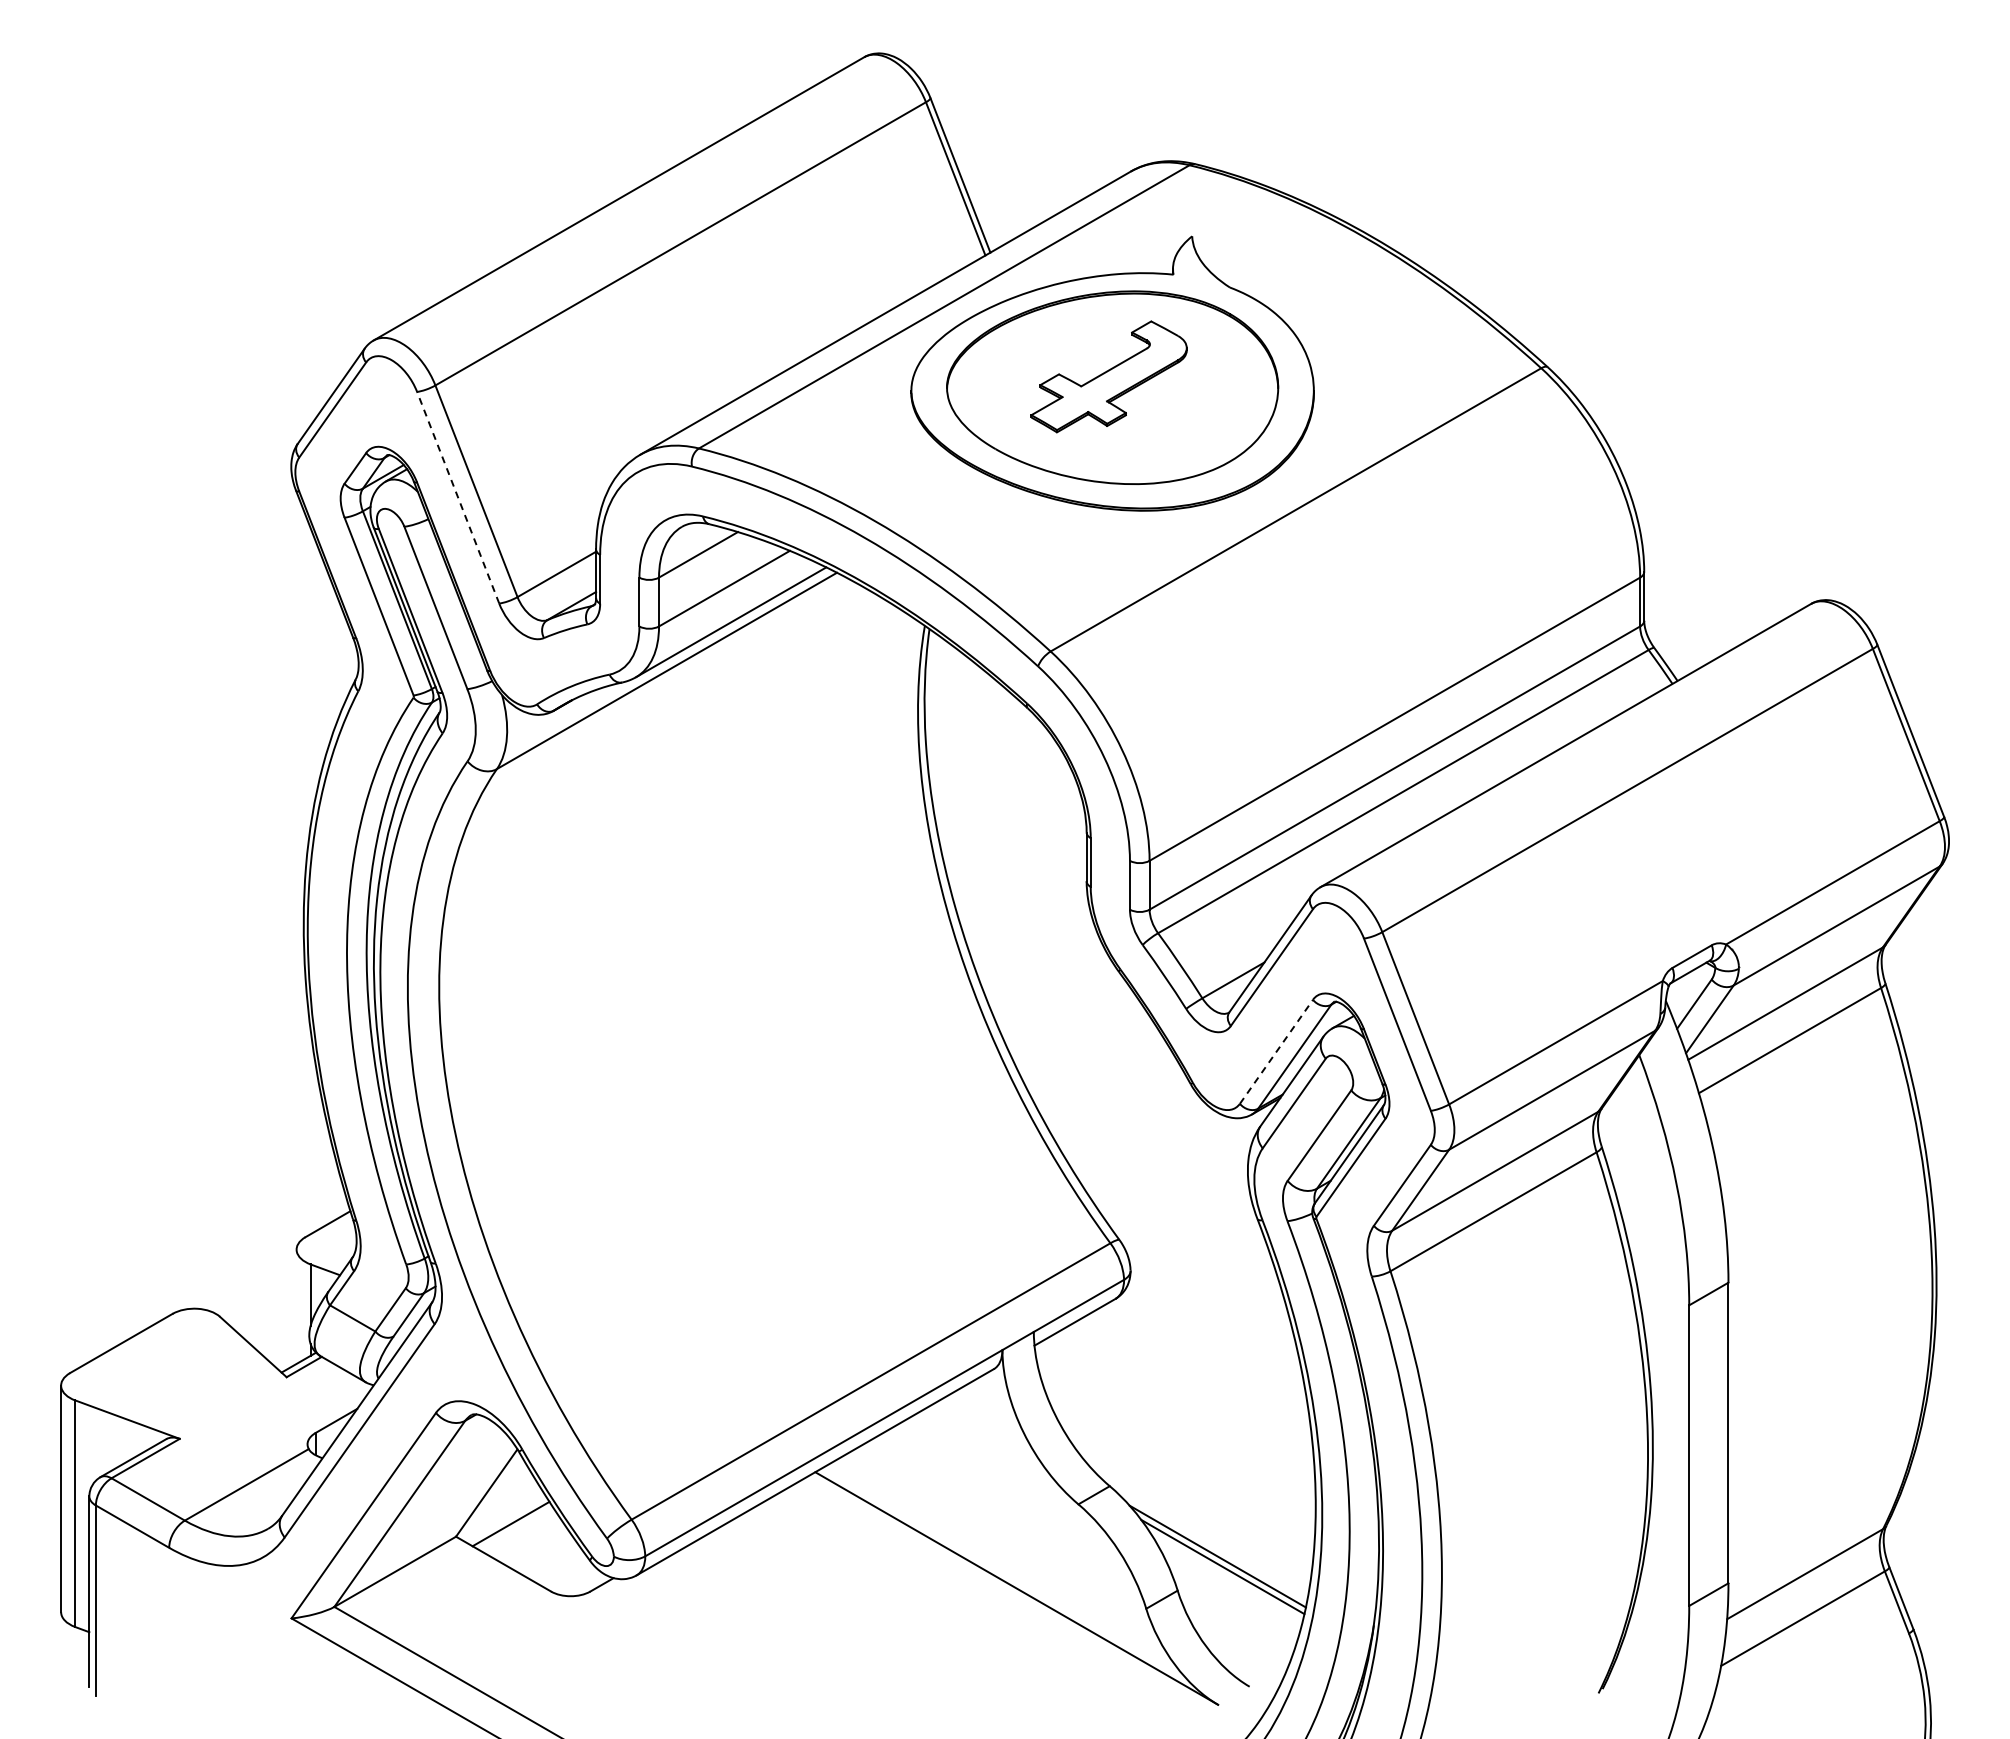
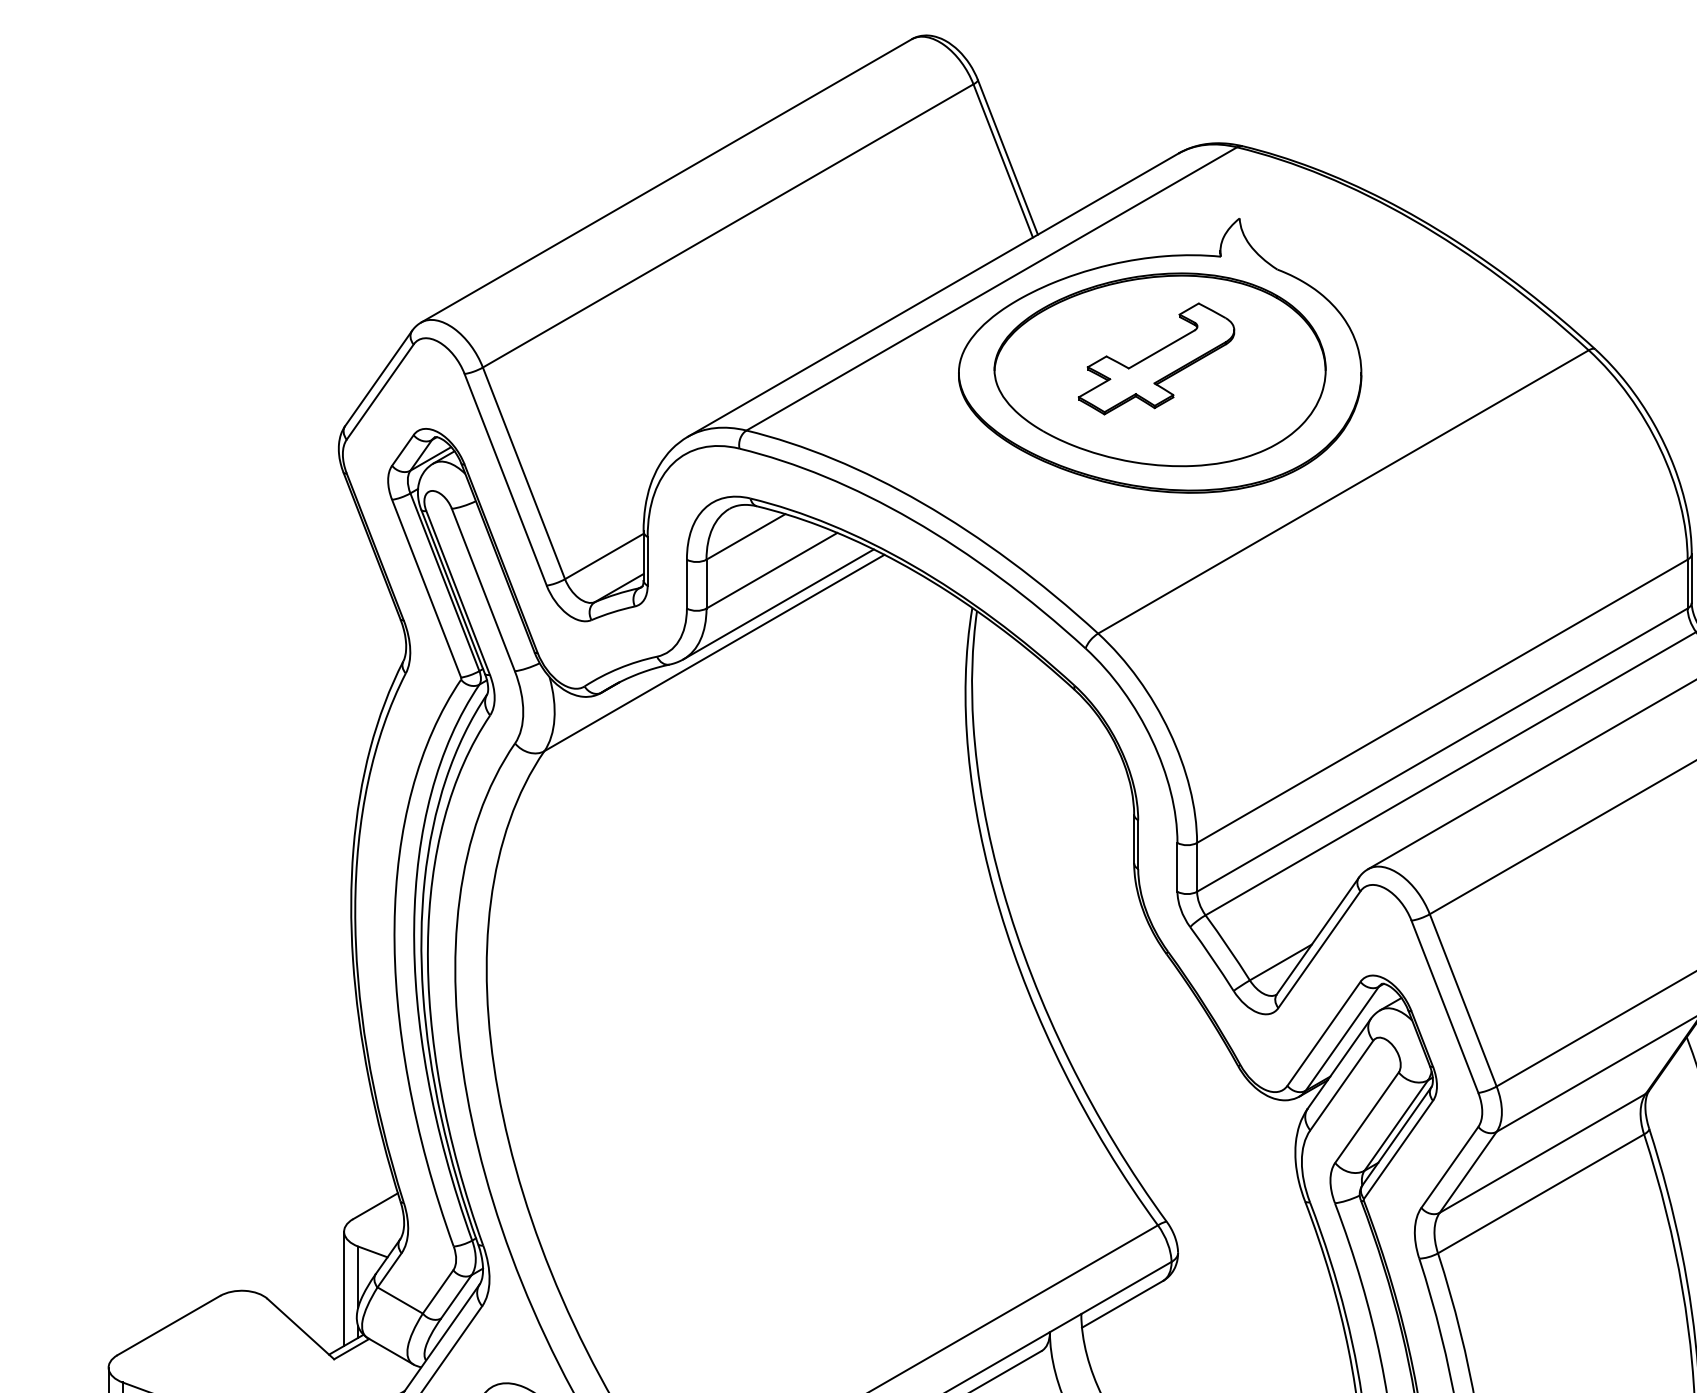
line: (458, 497) -> (506, 479), dashed -> solid
line: (1276, 1051) -> (1324, 1033), dashed -> solid
line: (296, 1306) -> (344, 1288), added

